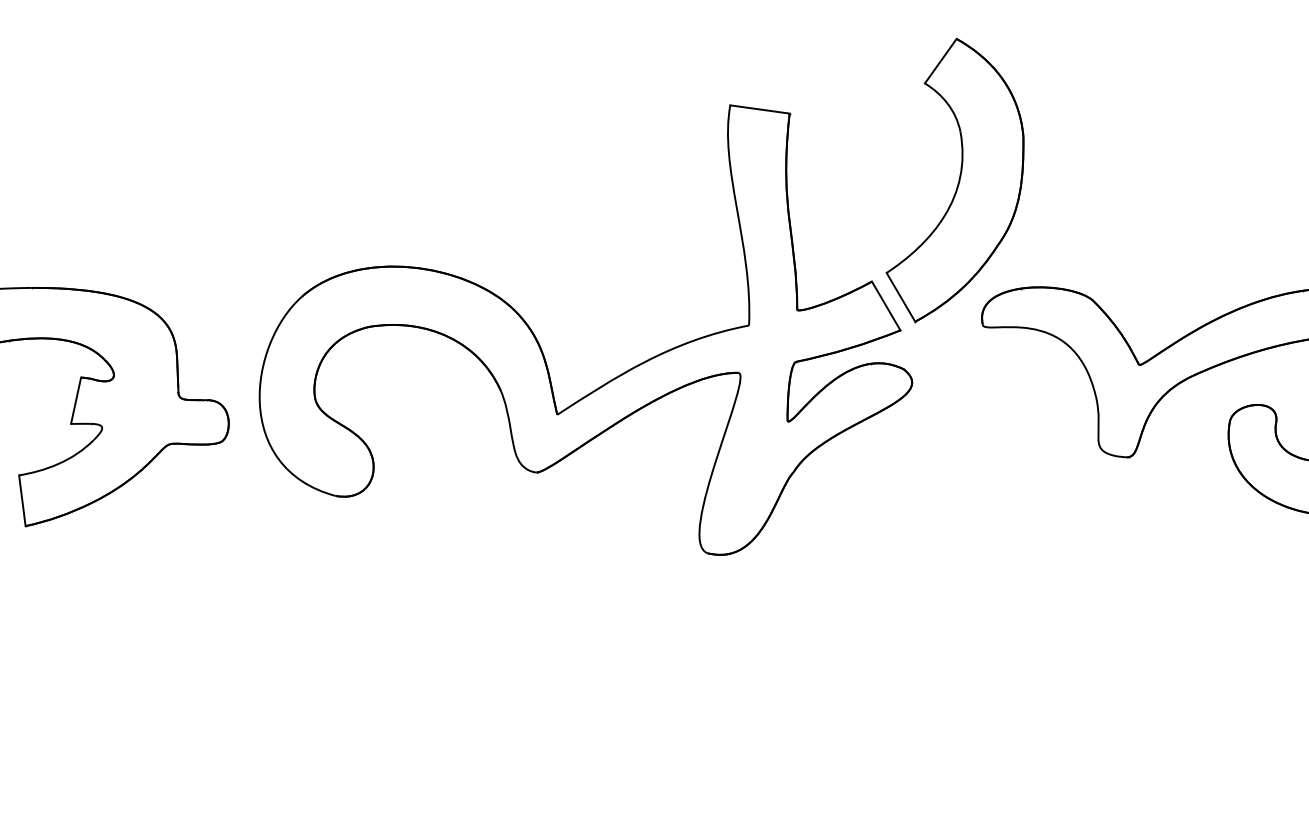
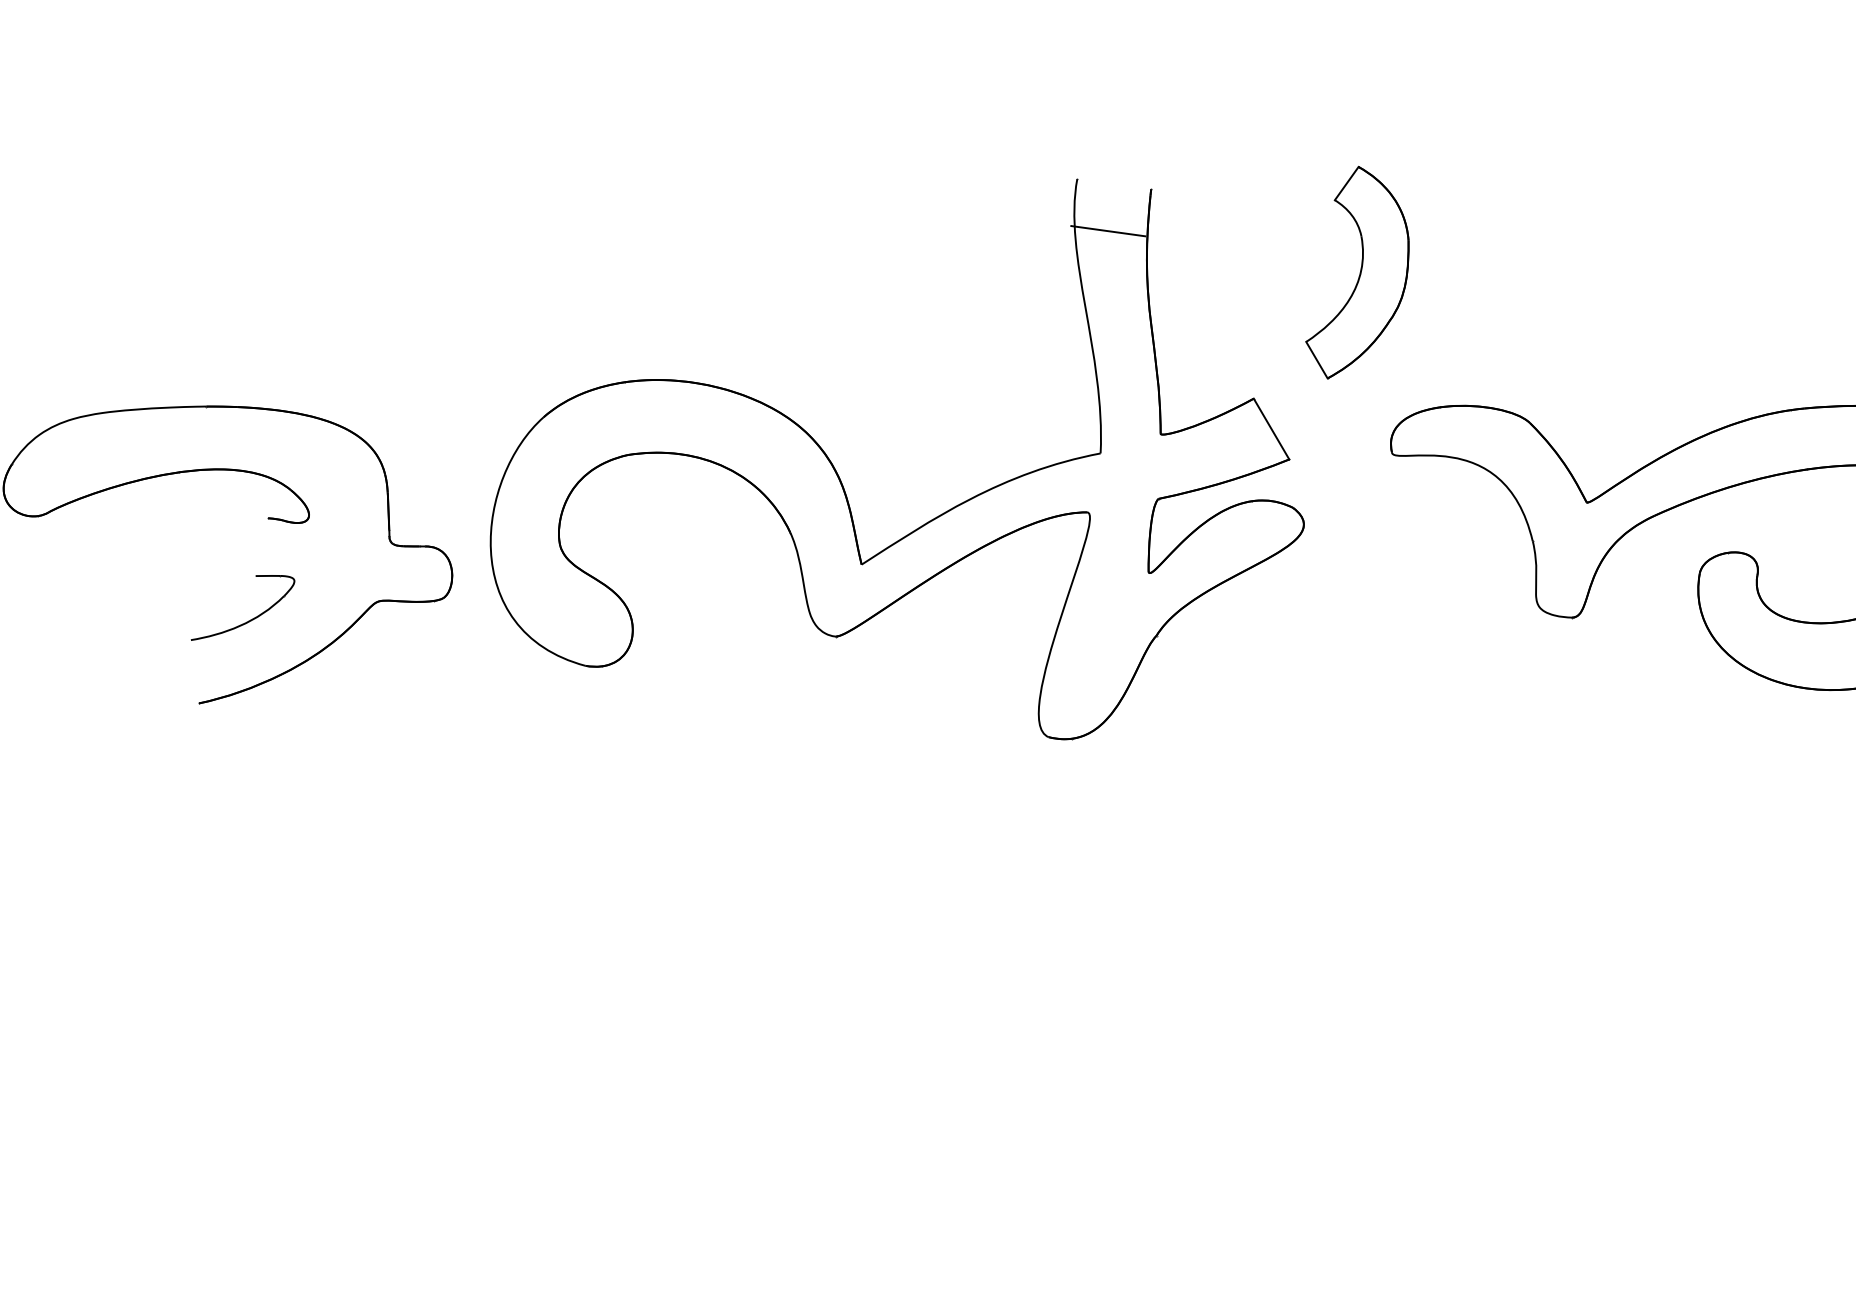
line: (760, 109) -> (1108, 231), moved
part: (955, 180) -> (1357, 272), size x0.6
line: (75, 401) -> (261, 547), removed
line: (21, 500) -> (194, 671), removed

